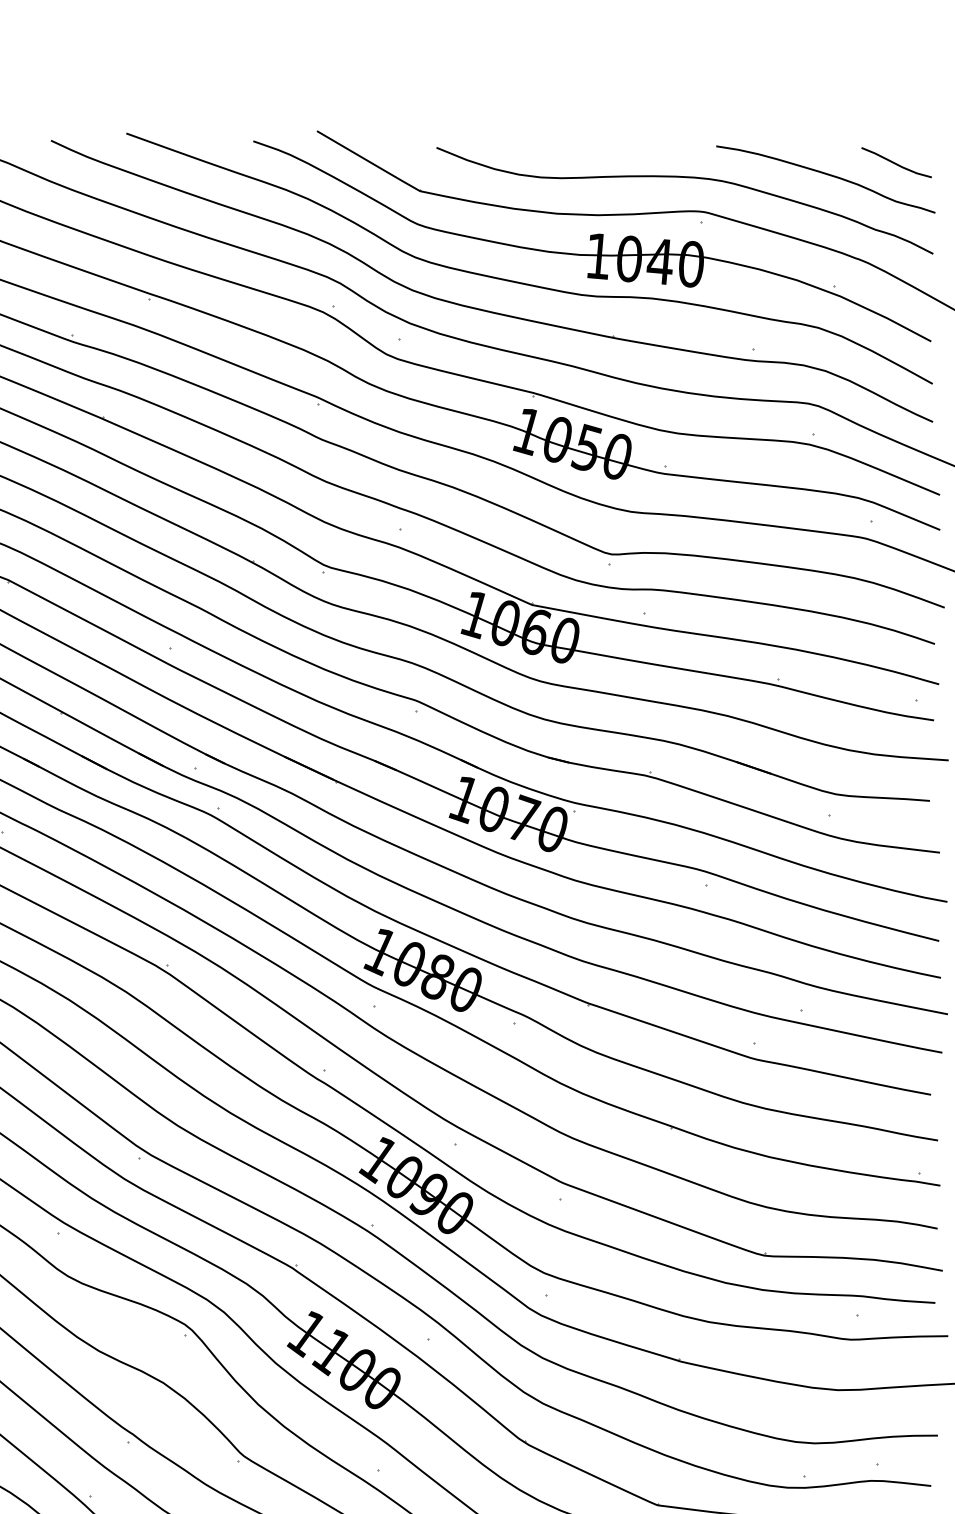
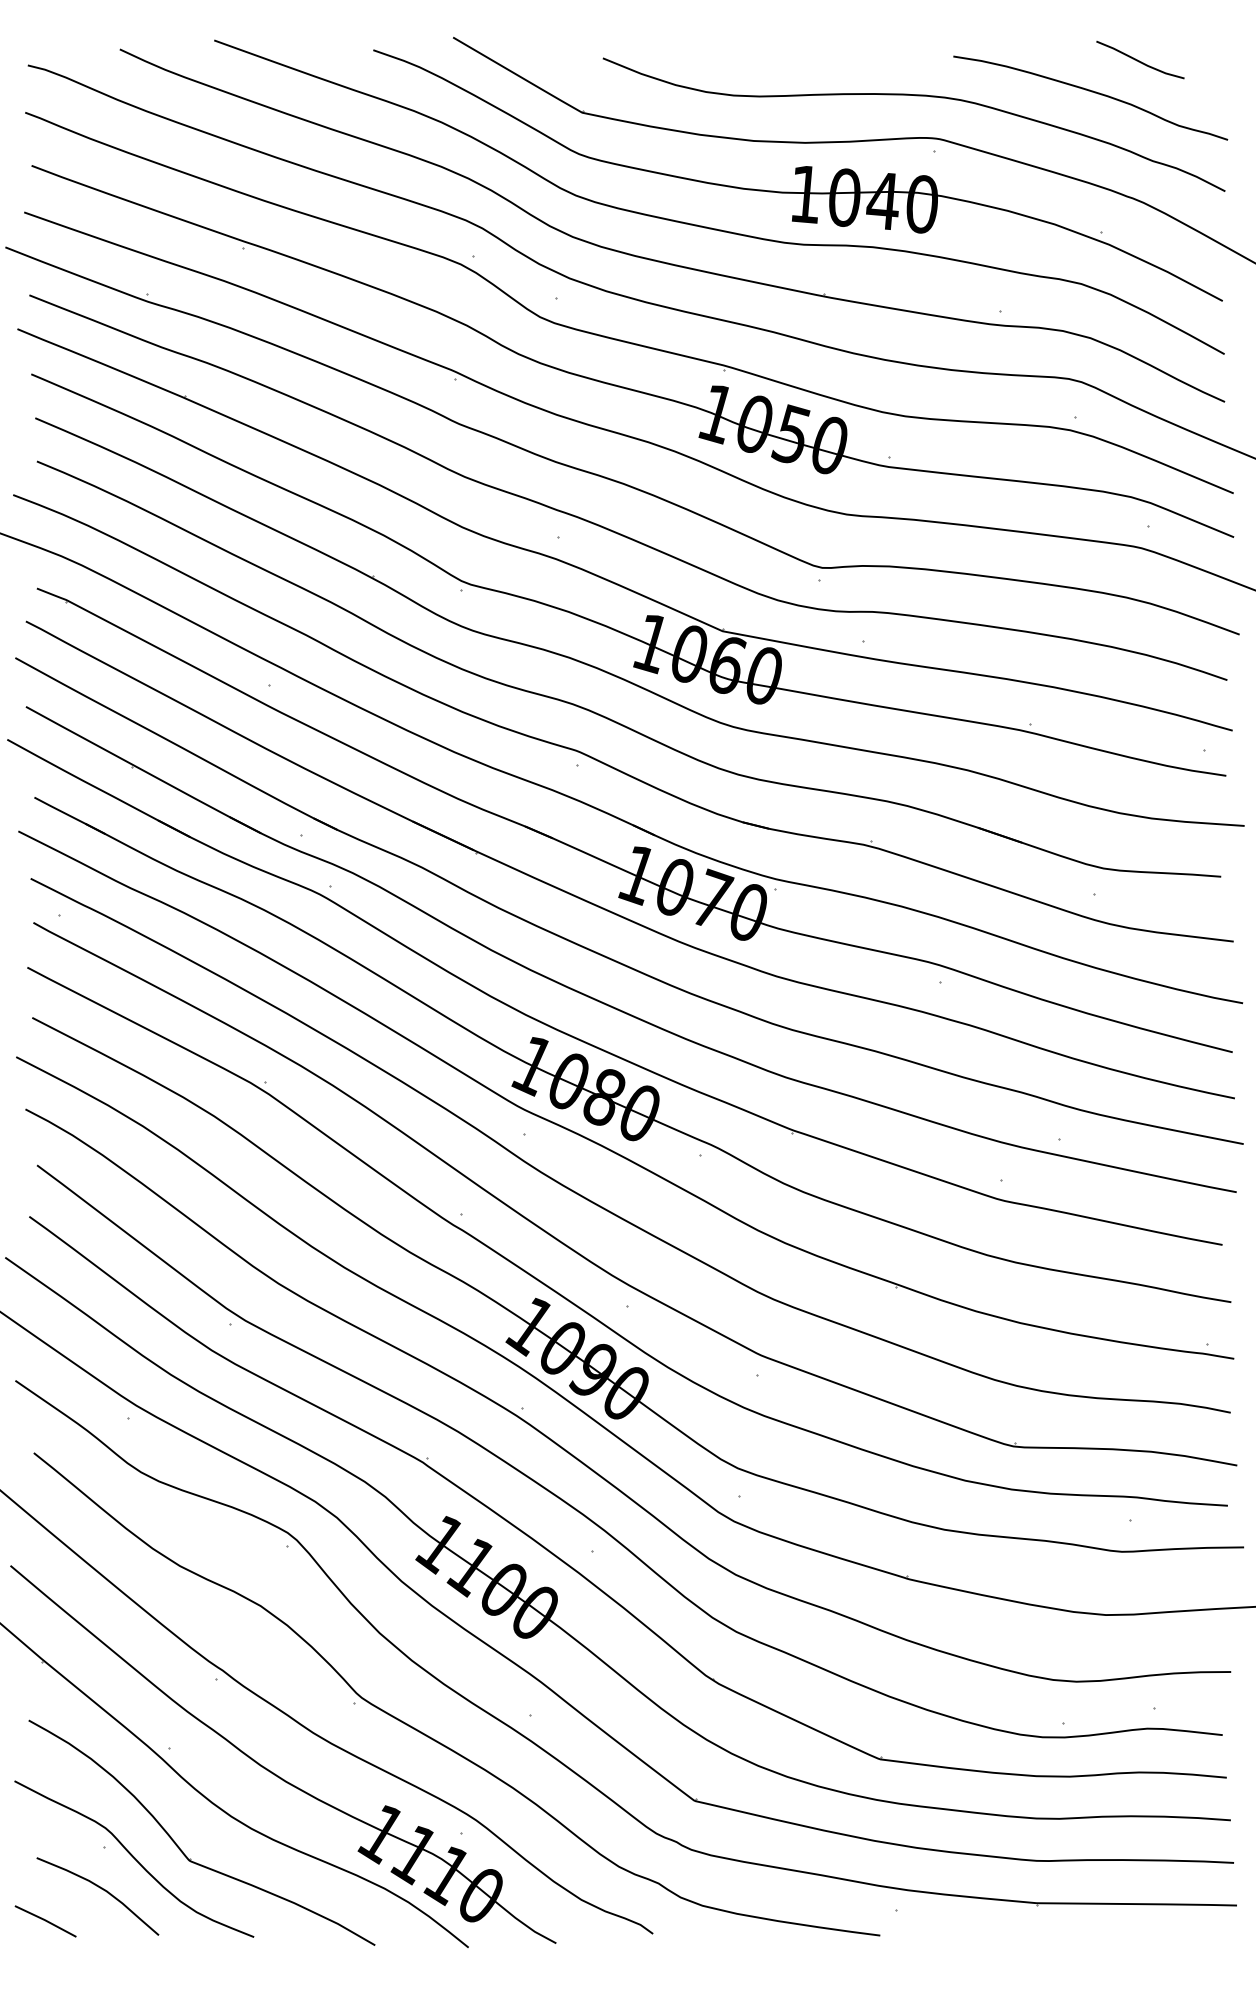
curve: (895, 163) -> (1139, 60), moved

